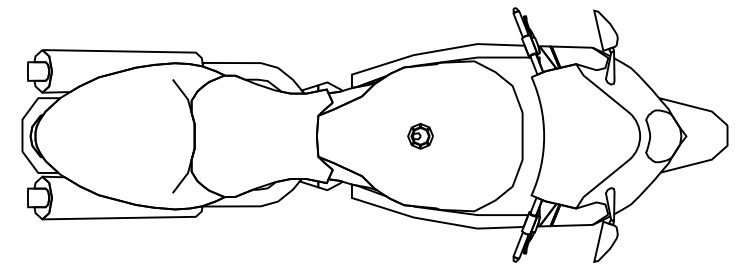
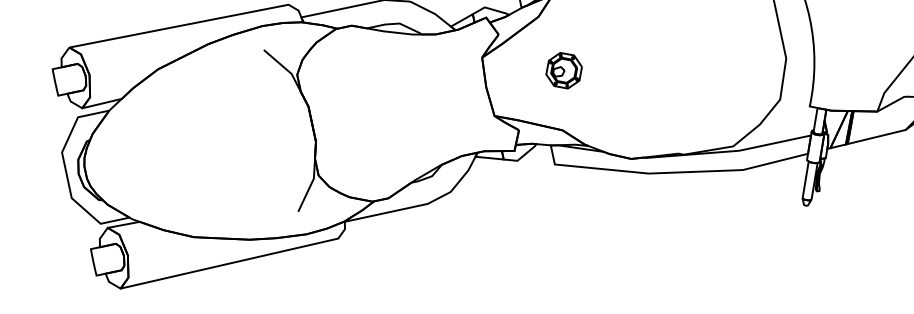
part: (420, 135) -> (563, 69), moved

